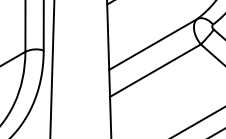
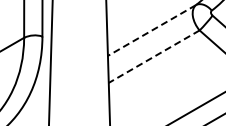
line: (153, 44) -> (152, 30), solid -> dashed
line: (155, 70) -> (154, 56), solid -> dashed

